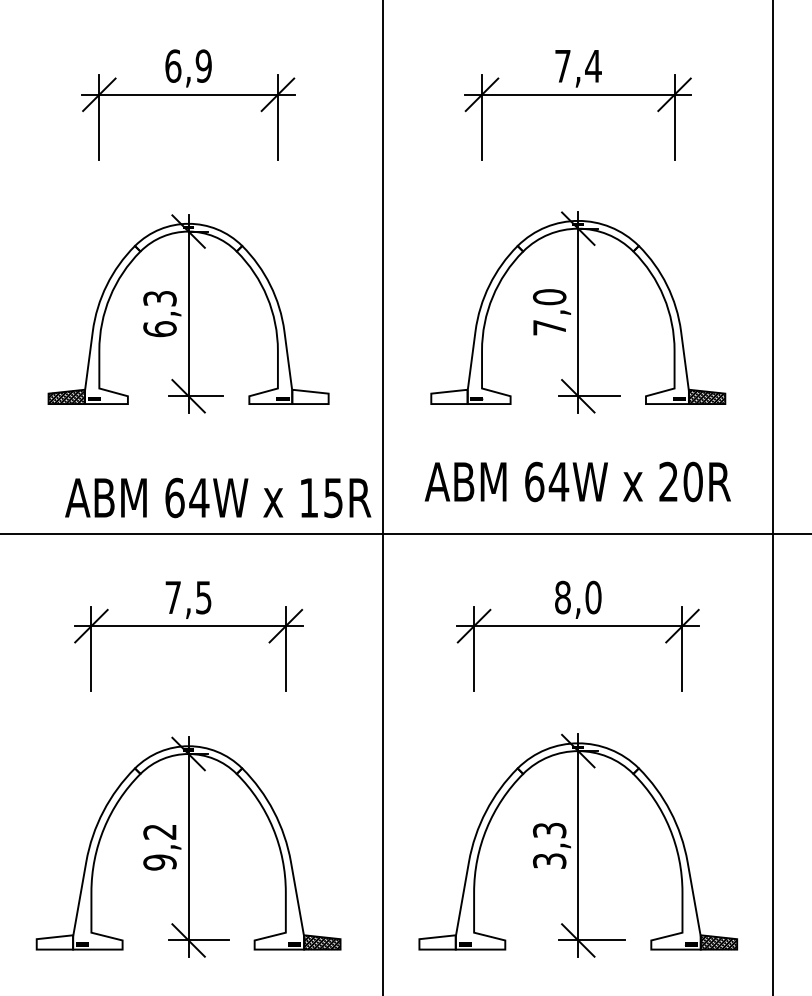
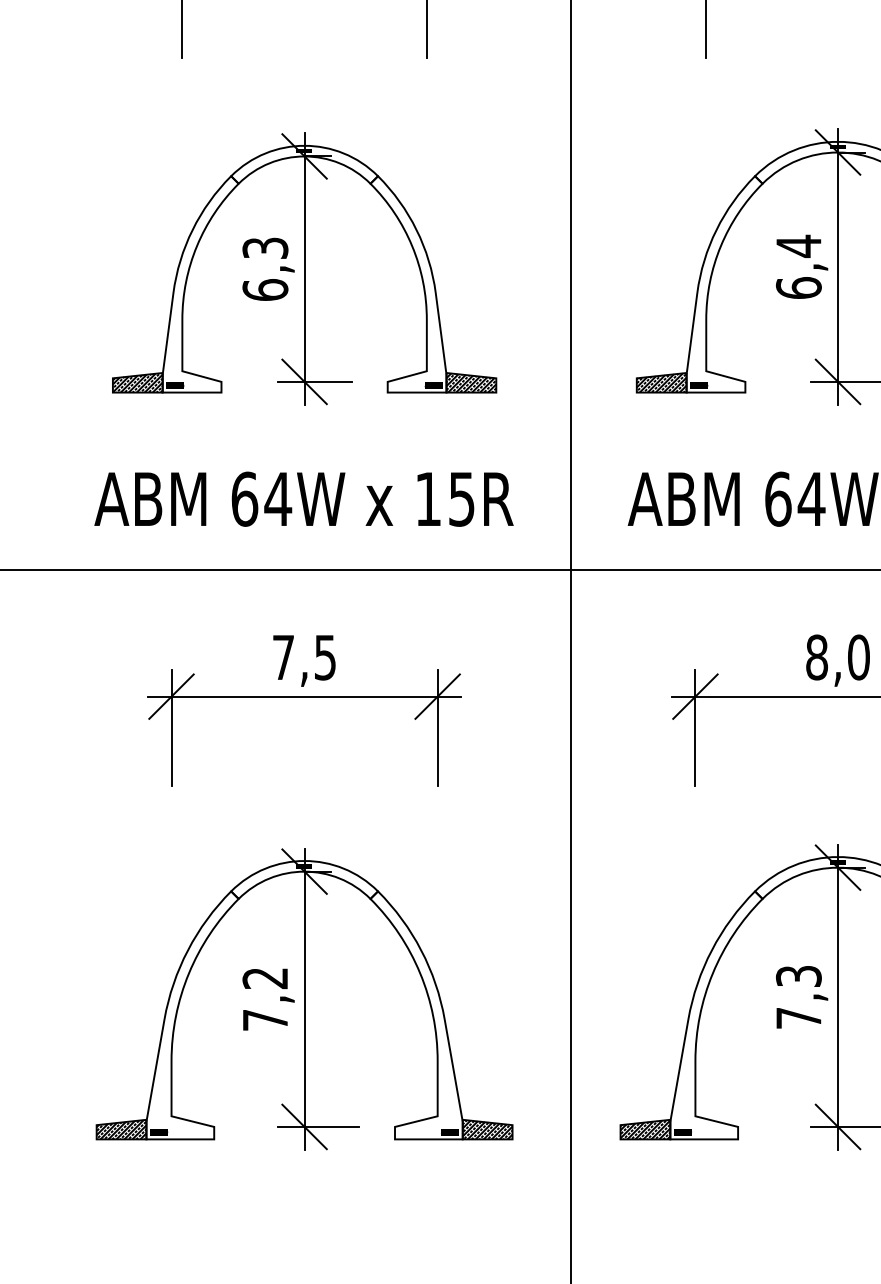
text: (549, 311) -> (798, 265), 7,0 -> 6,4
hatch: (310, 396) -> (471, 382), added
hatch: (449, 397) -> (661, 383), added
text: (218, 497) -> (304, 498), moved
text: (549, 860) -> (798, 1017), 3,3 -> 7,3
text: (159, 862) -> (264, 1020), 9,2 -> 7,2
hatch: (54, 942) -> (120, 1129), added
hatch: (437, 942) -> (645, 1129), added

